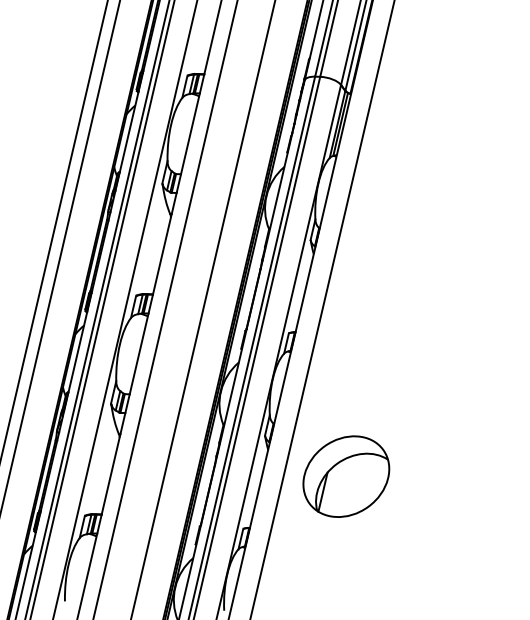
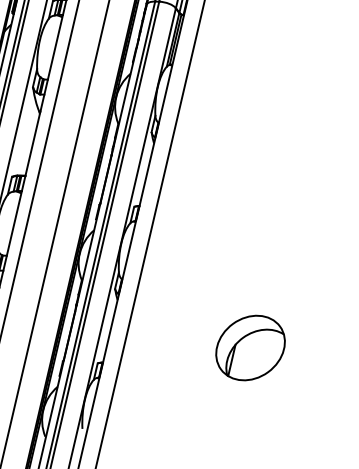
part: (346, 476) -> (250, 347), moved

